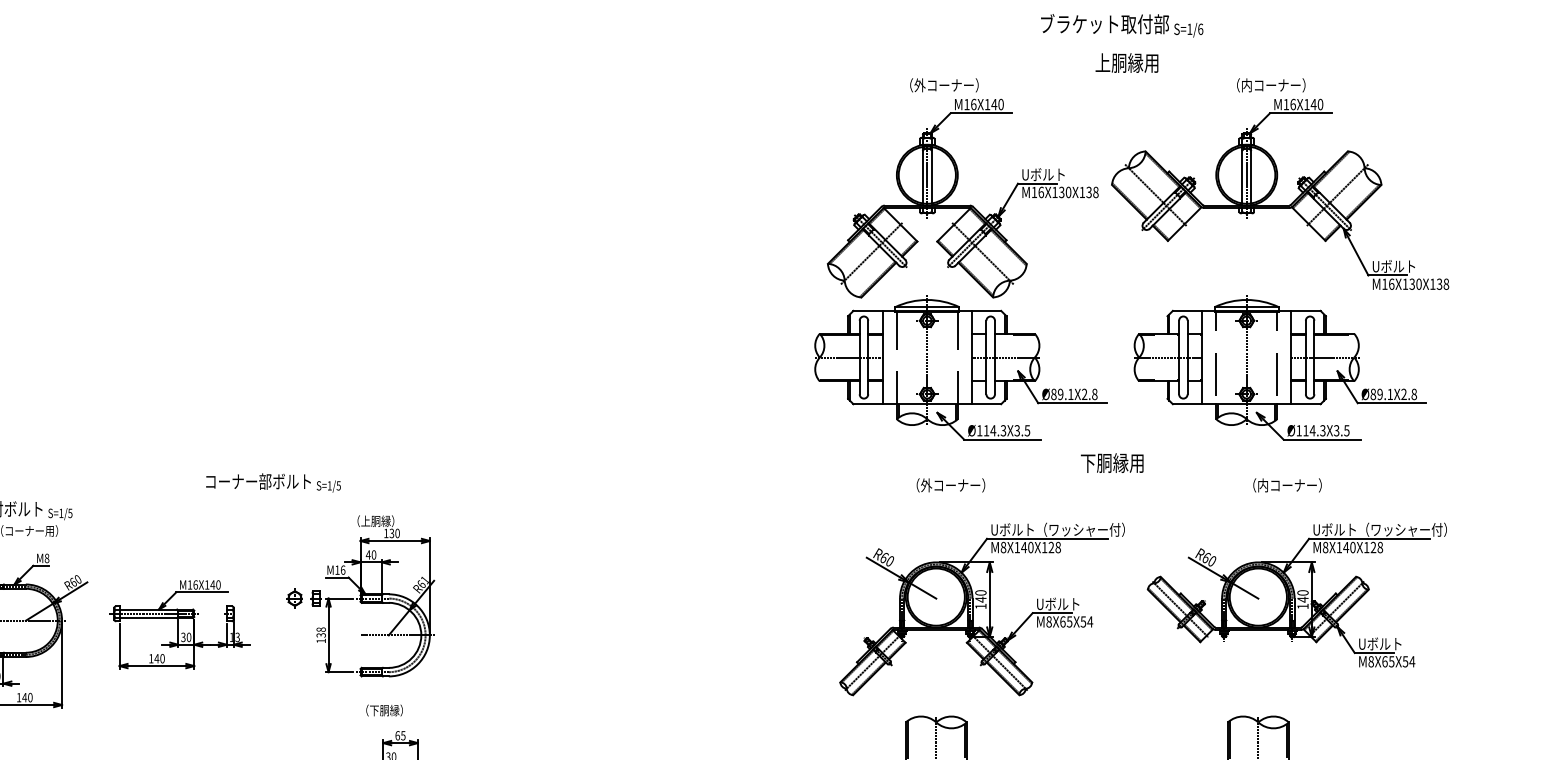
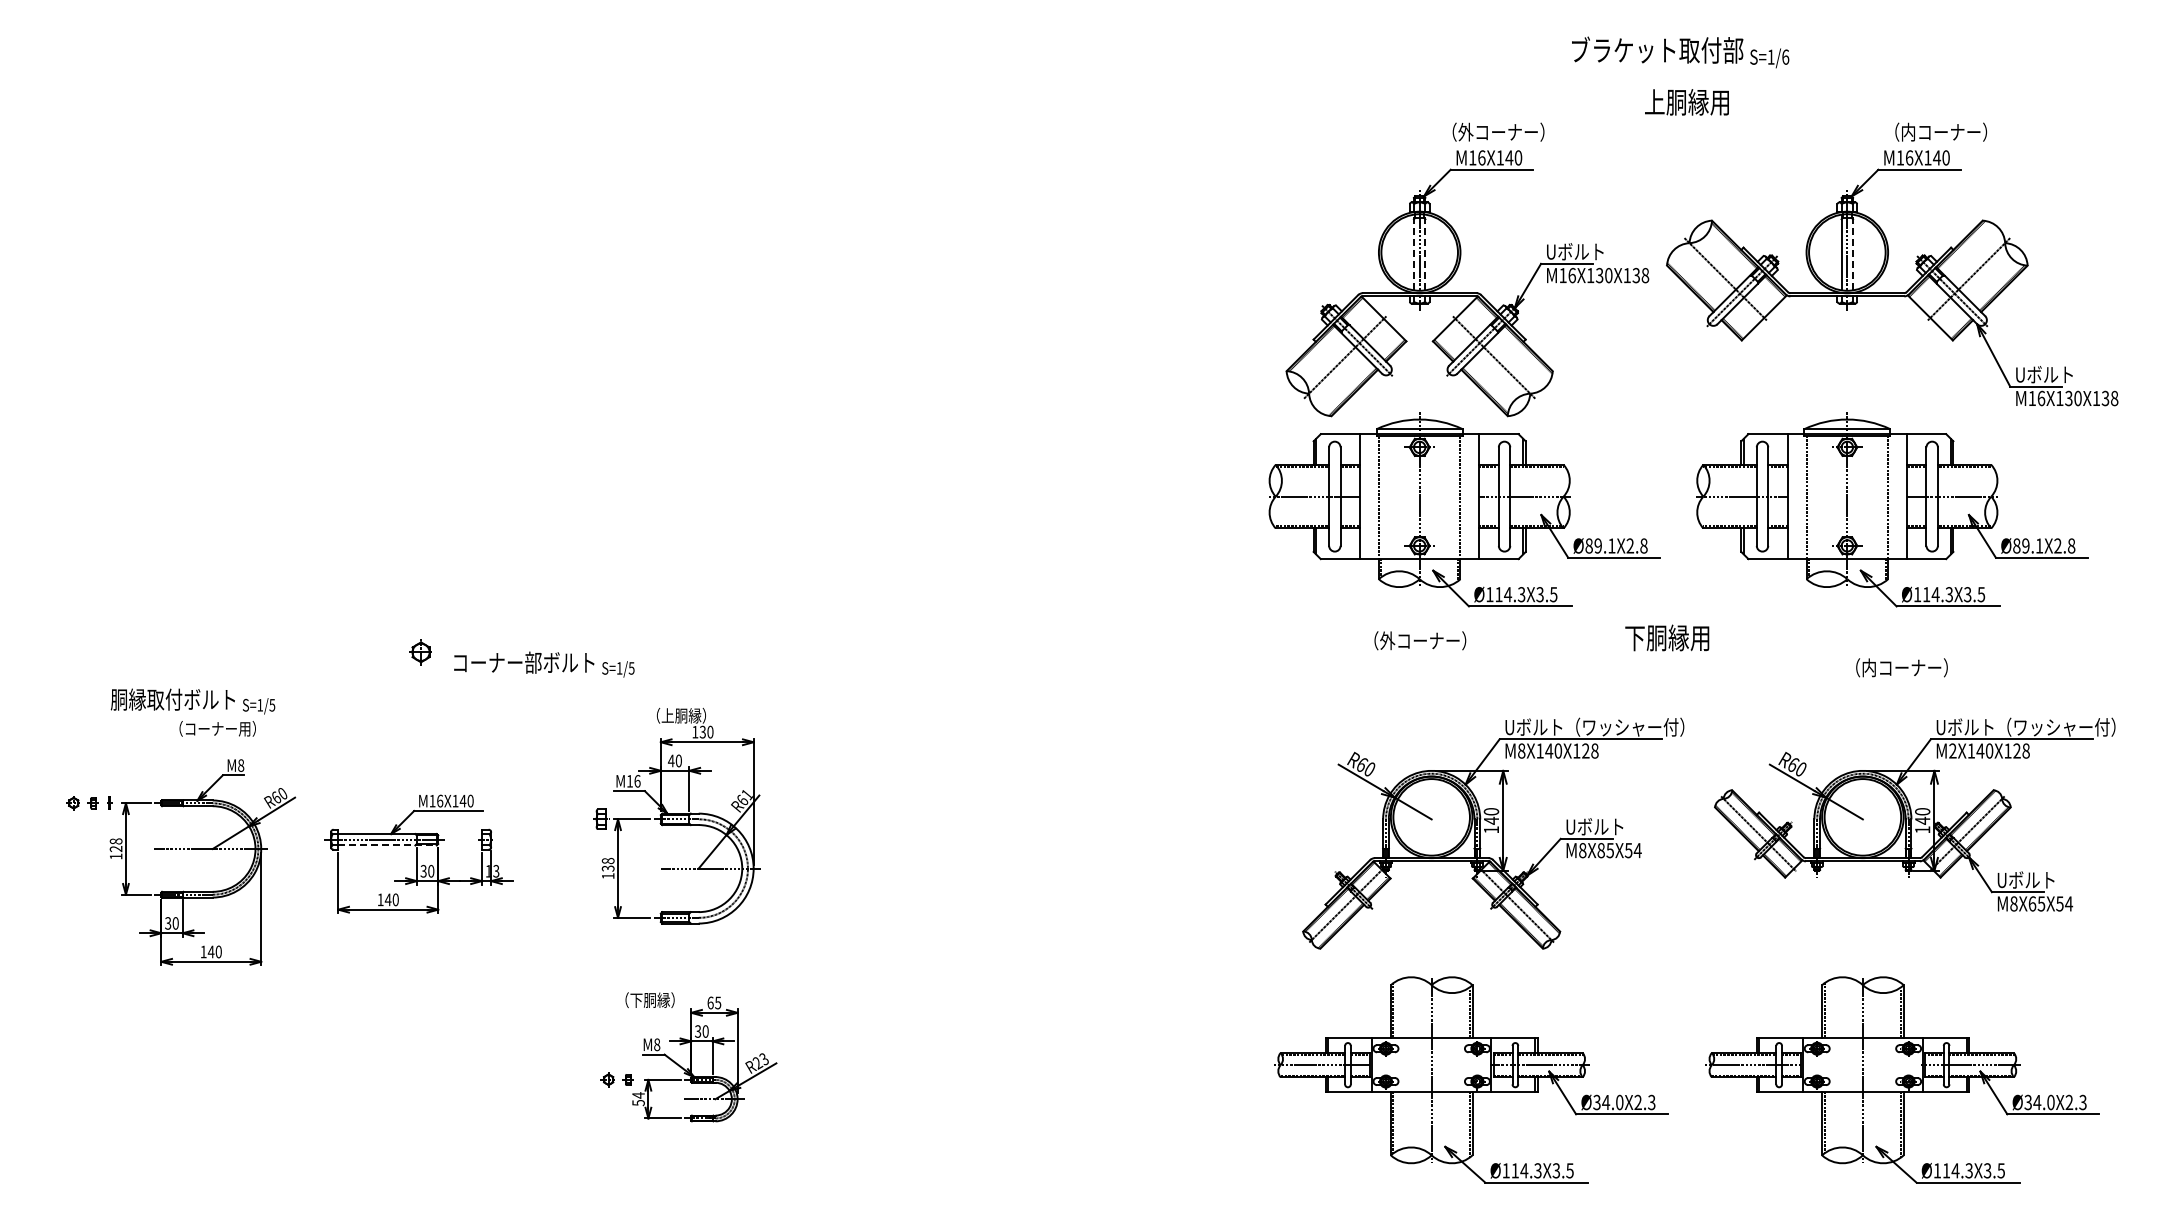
text: (944, 84) -> (1498, 131), moved
text: (1270, 84) -> (1940, 131), moved
line: (922, 175) -> (1413, 252), solid -> dashed
line: (931, 175) -> (1425, 252), solid -> dashed
line: (1251, 175) -> (1853, 252), solid -> dashed
text: (951, 485) -> (1420, 640), moved
text: (1325, 547) -> (1952, 750), M8X140X128 -> M2X140X128
part: (294, 598) -> (420, 652), moved
line: (157, 618) -> (388, 845), solid -> dashed
text: (1063, 621) -> (1601, 850), M8X65X54 -> M8X85X54
text: (384, 710) -> (649, 1000), moved

